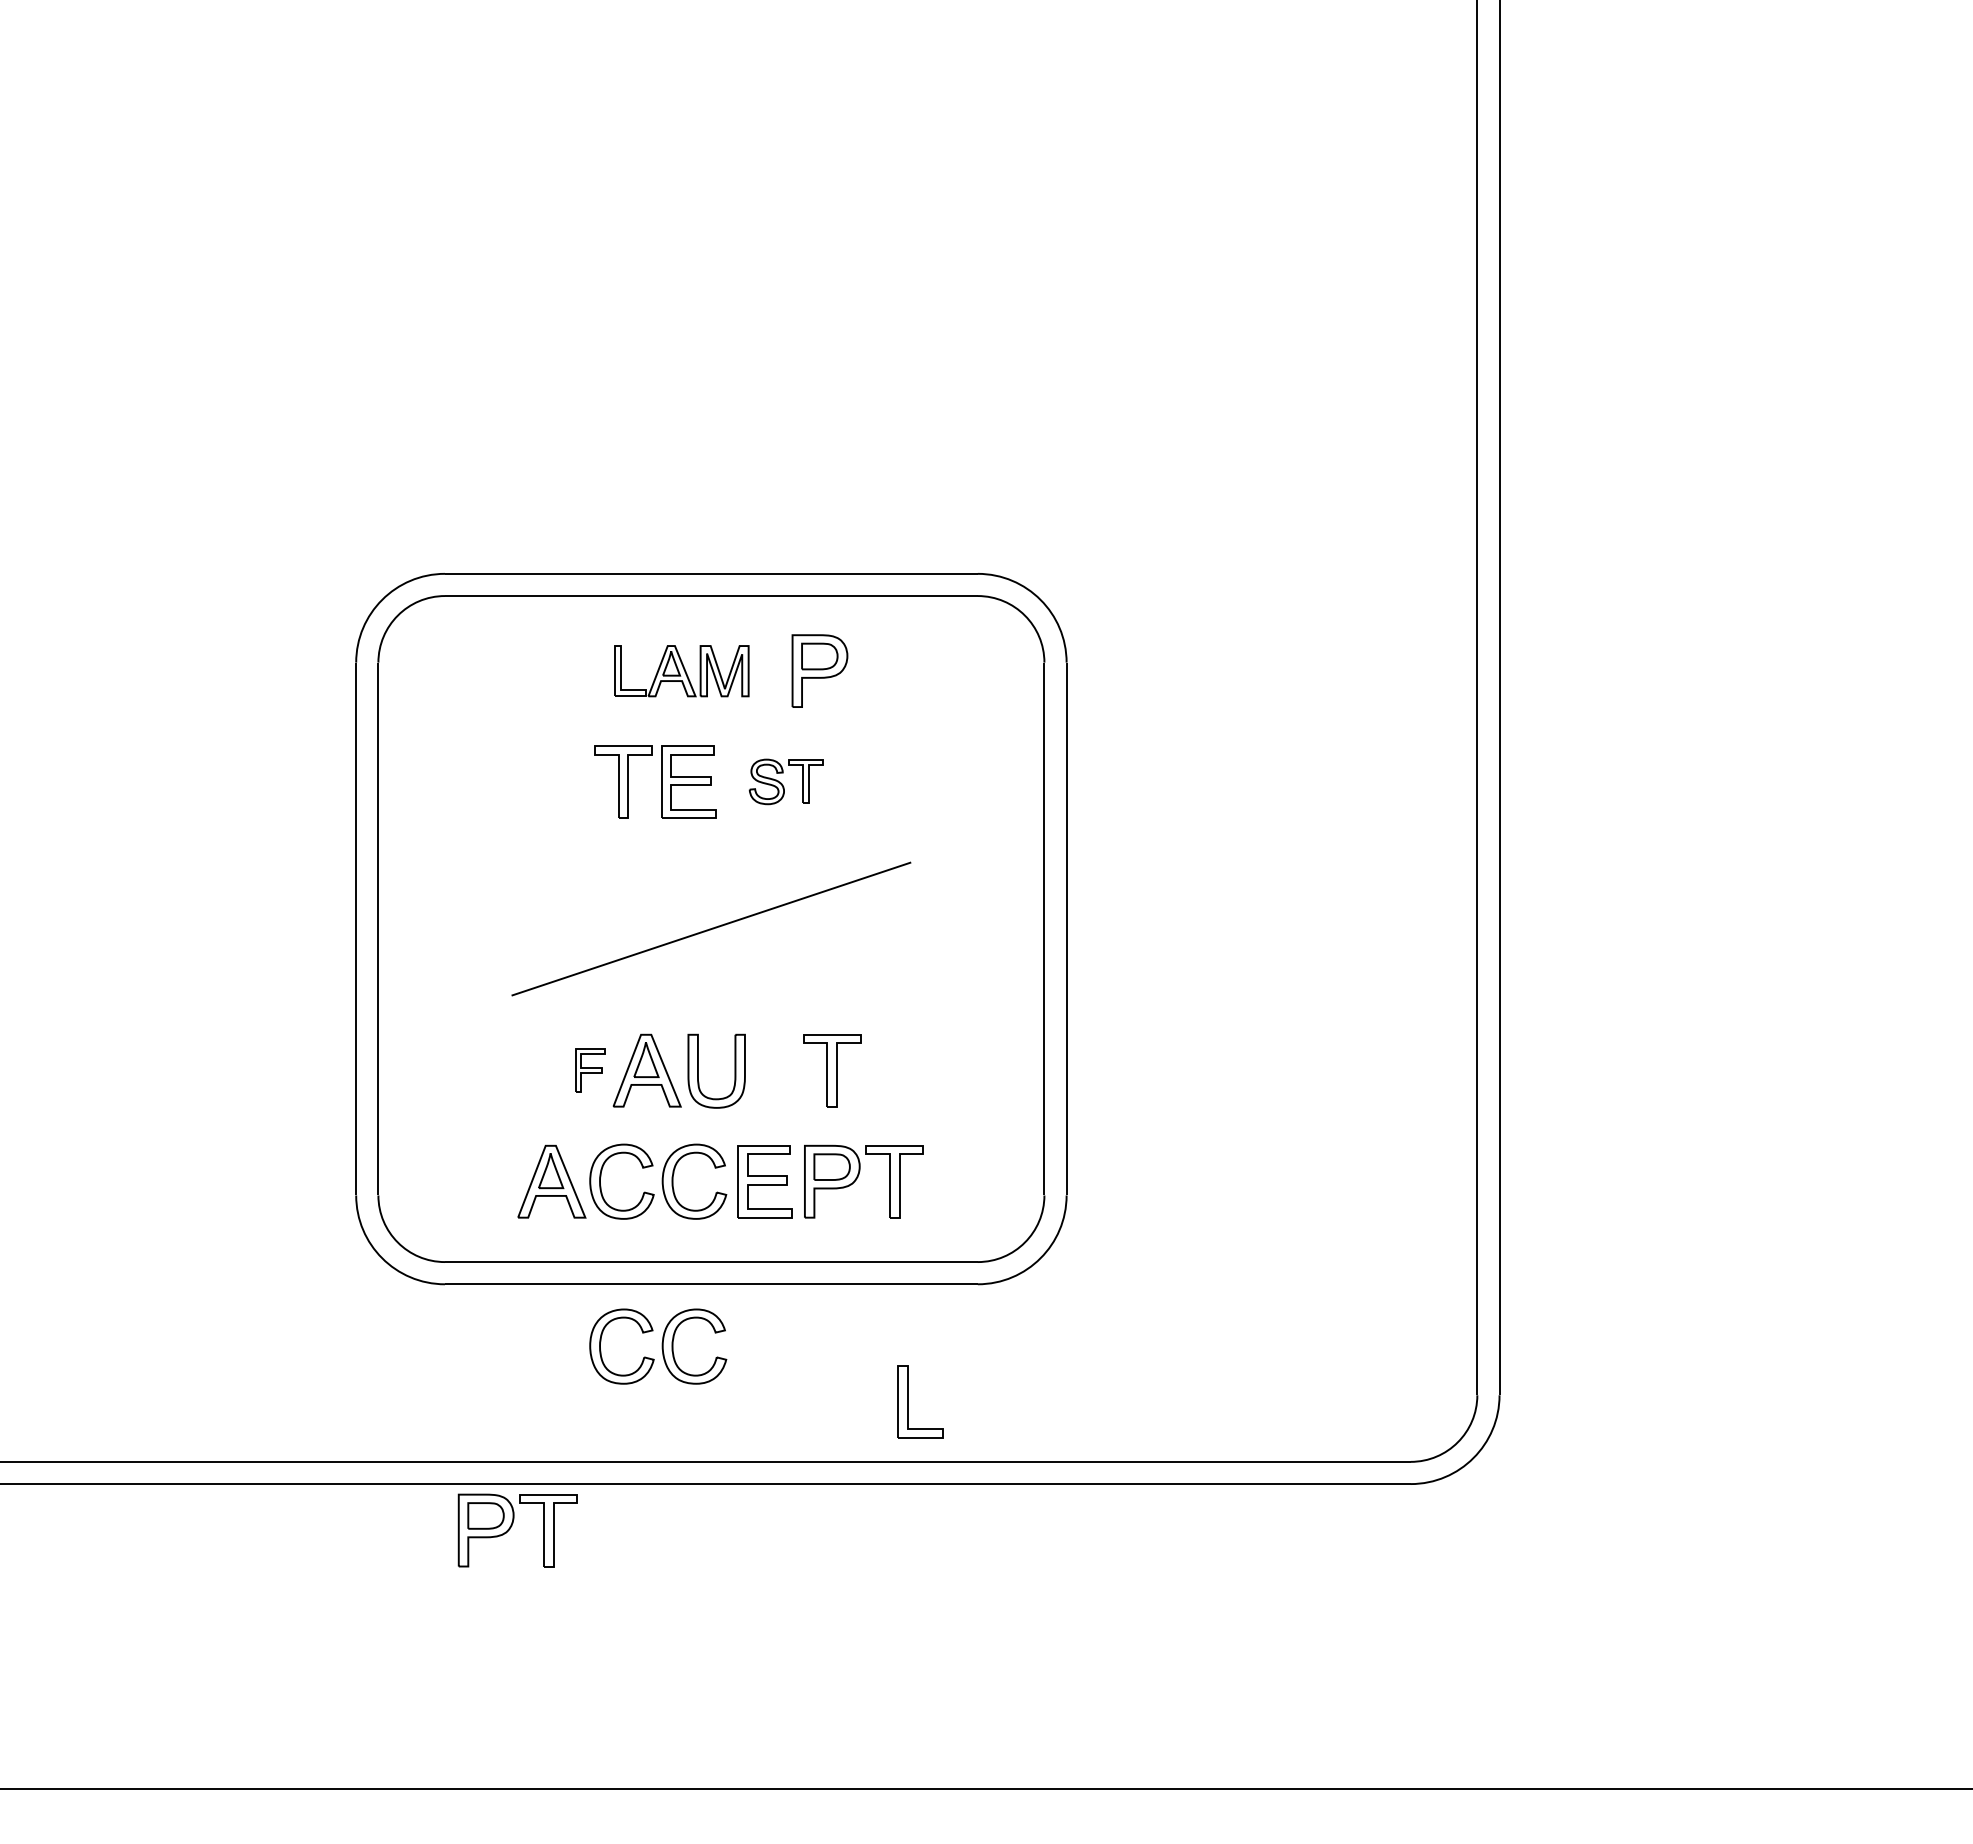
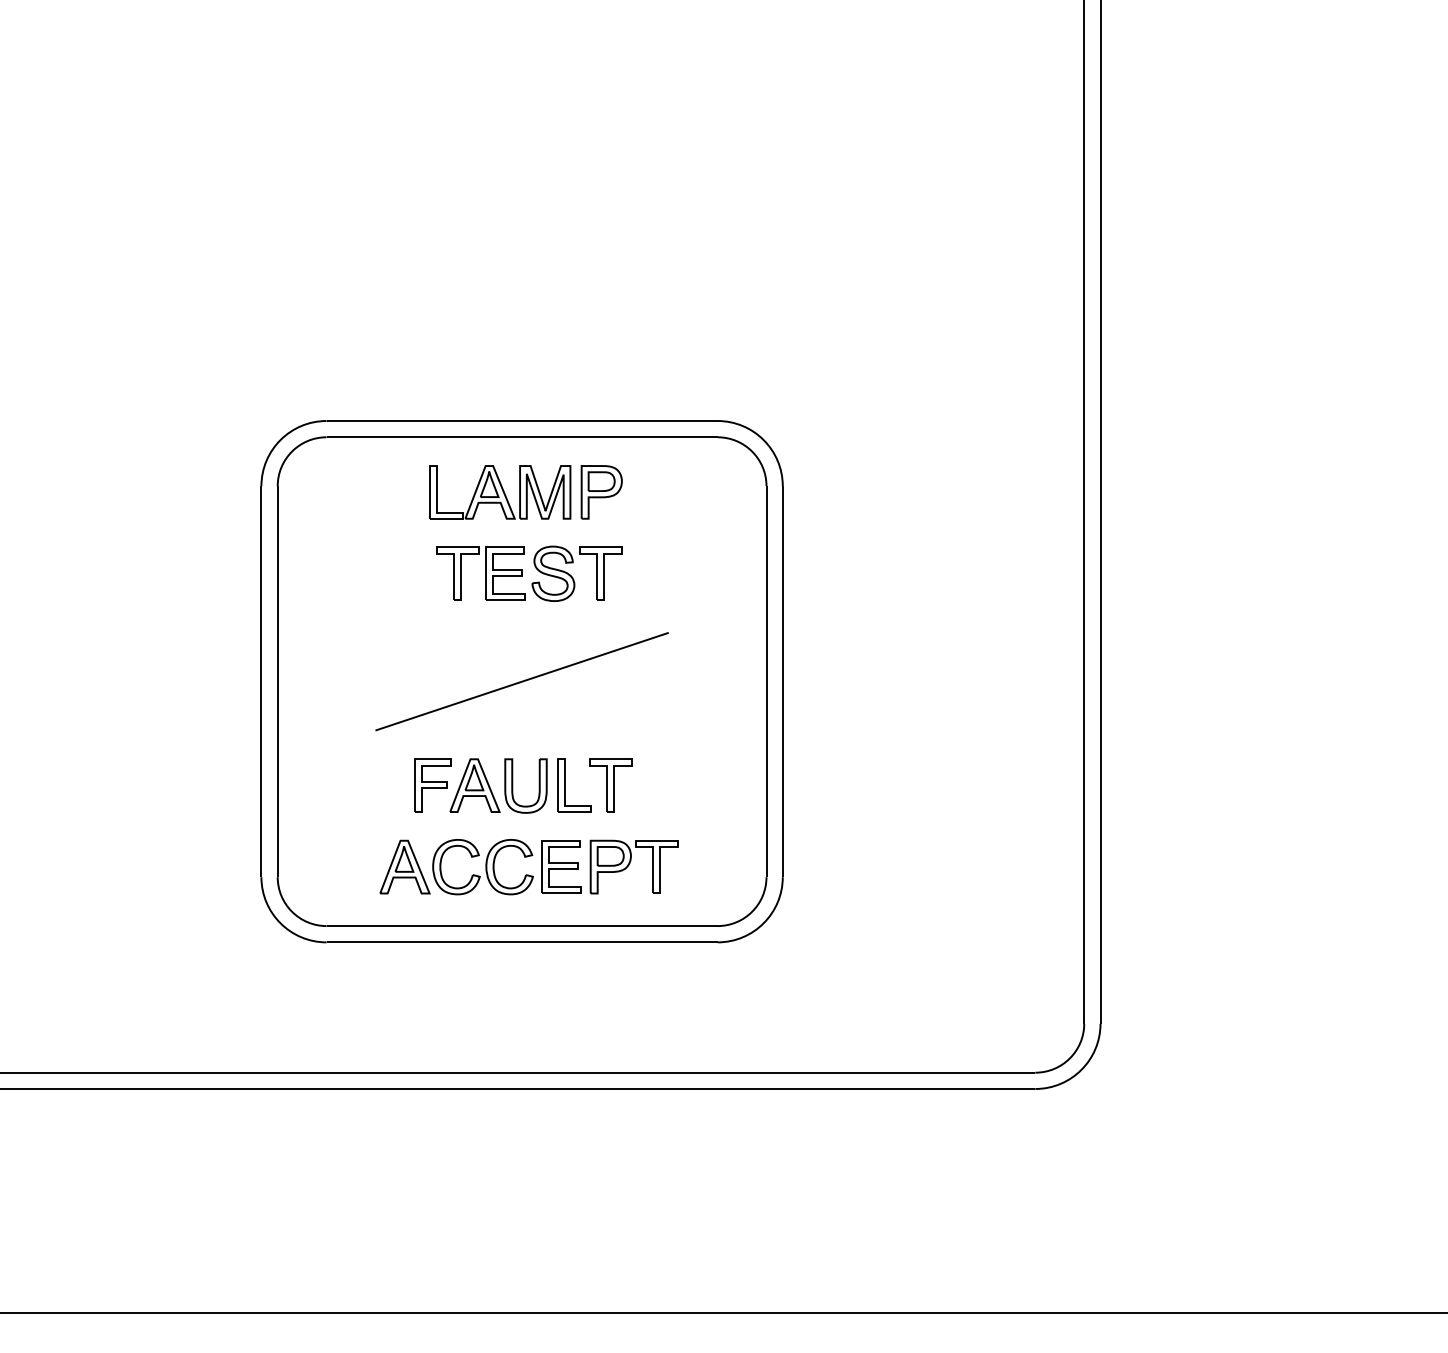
part: (681, 671) -> (500, 492), size x1.43
part: (785, 781) -> (576, 573), size x1.67
part: (589, 1070) -> (432, 785), size x1.67
part: (657, 1347) -> (482, 988), removed
part: (908, 1401) -> (565, 785), moved
part: (517, 1529) -> (379, 1122), removed

